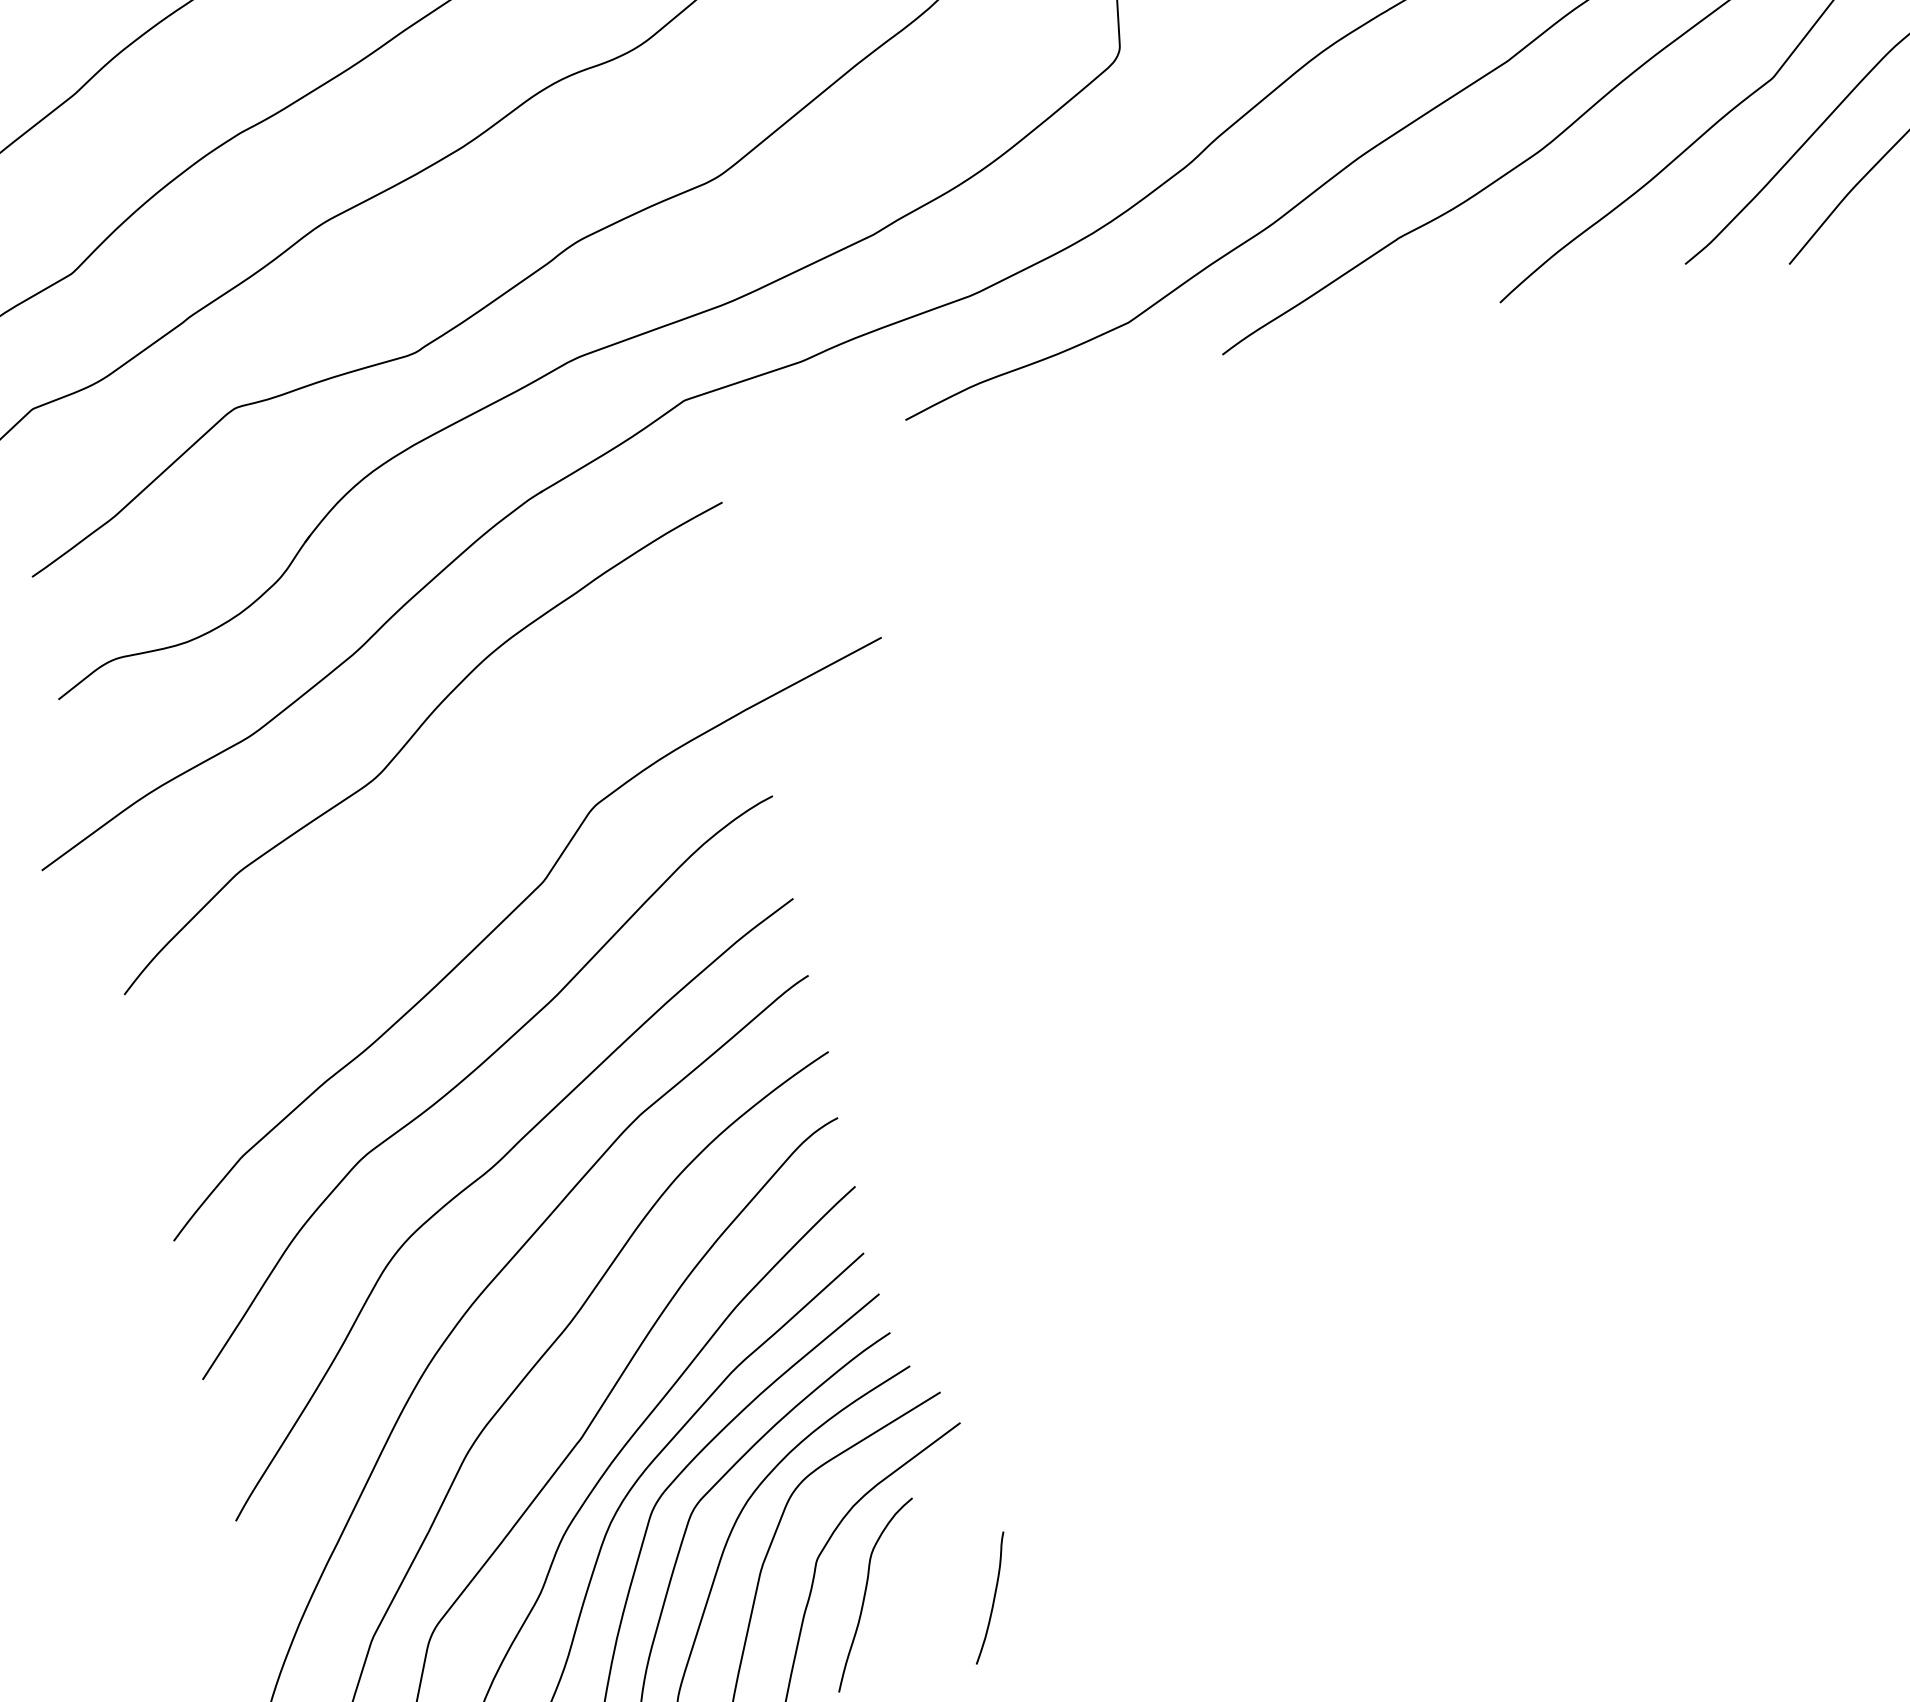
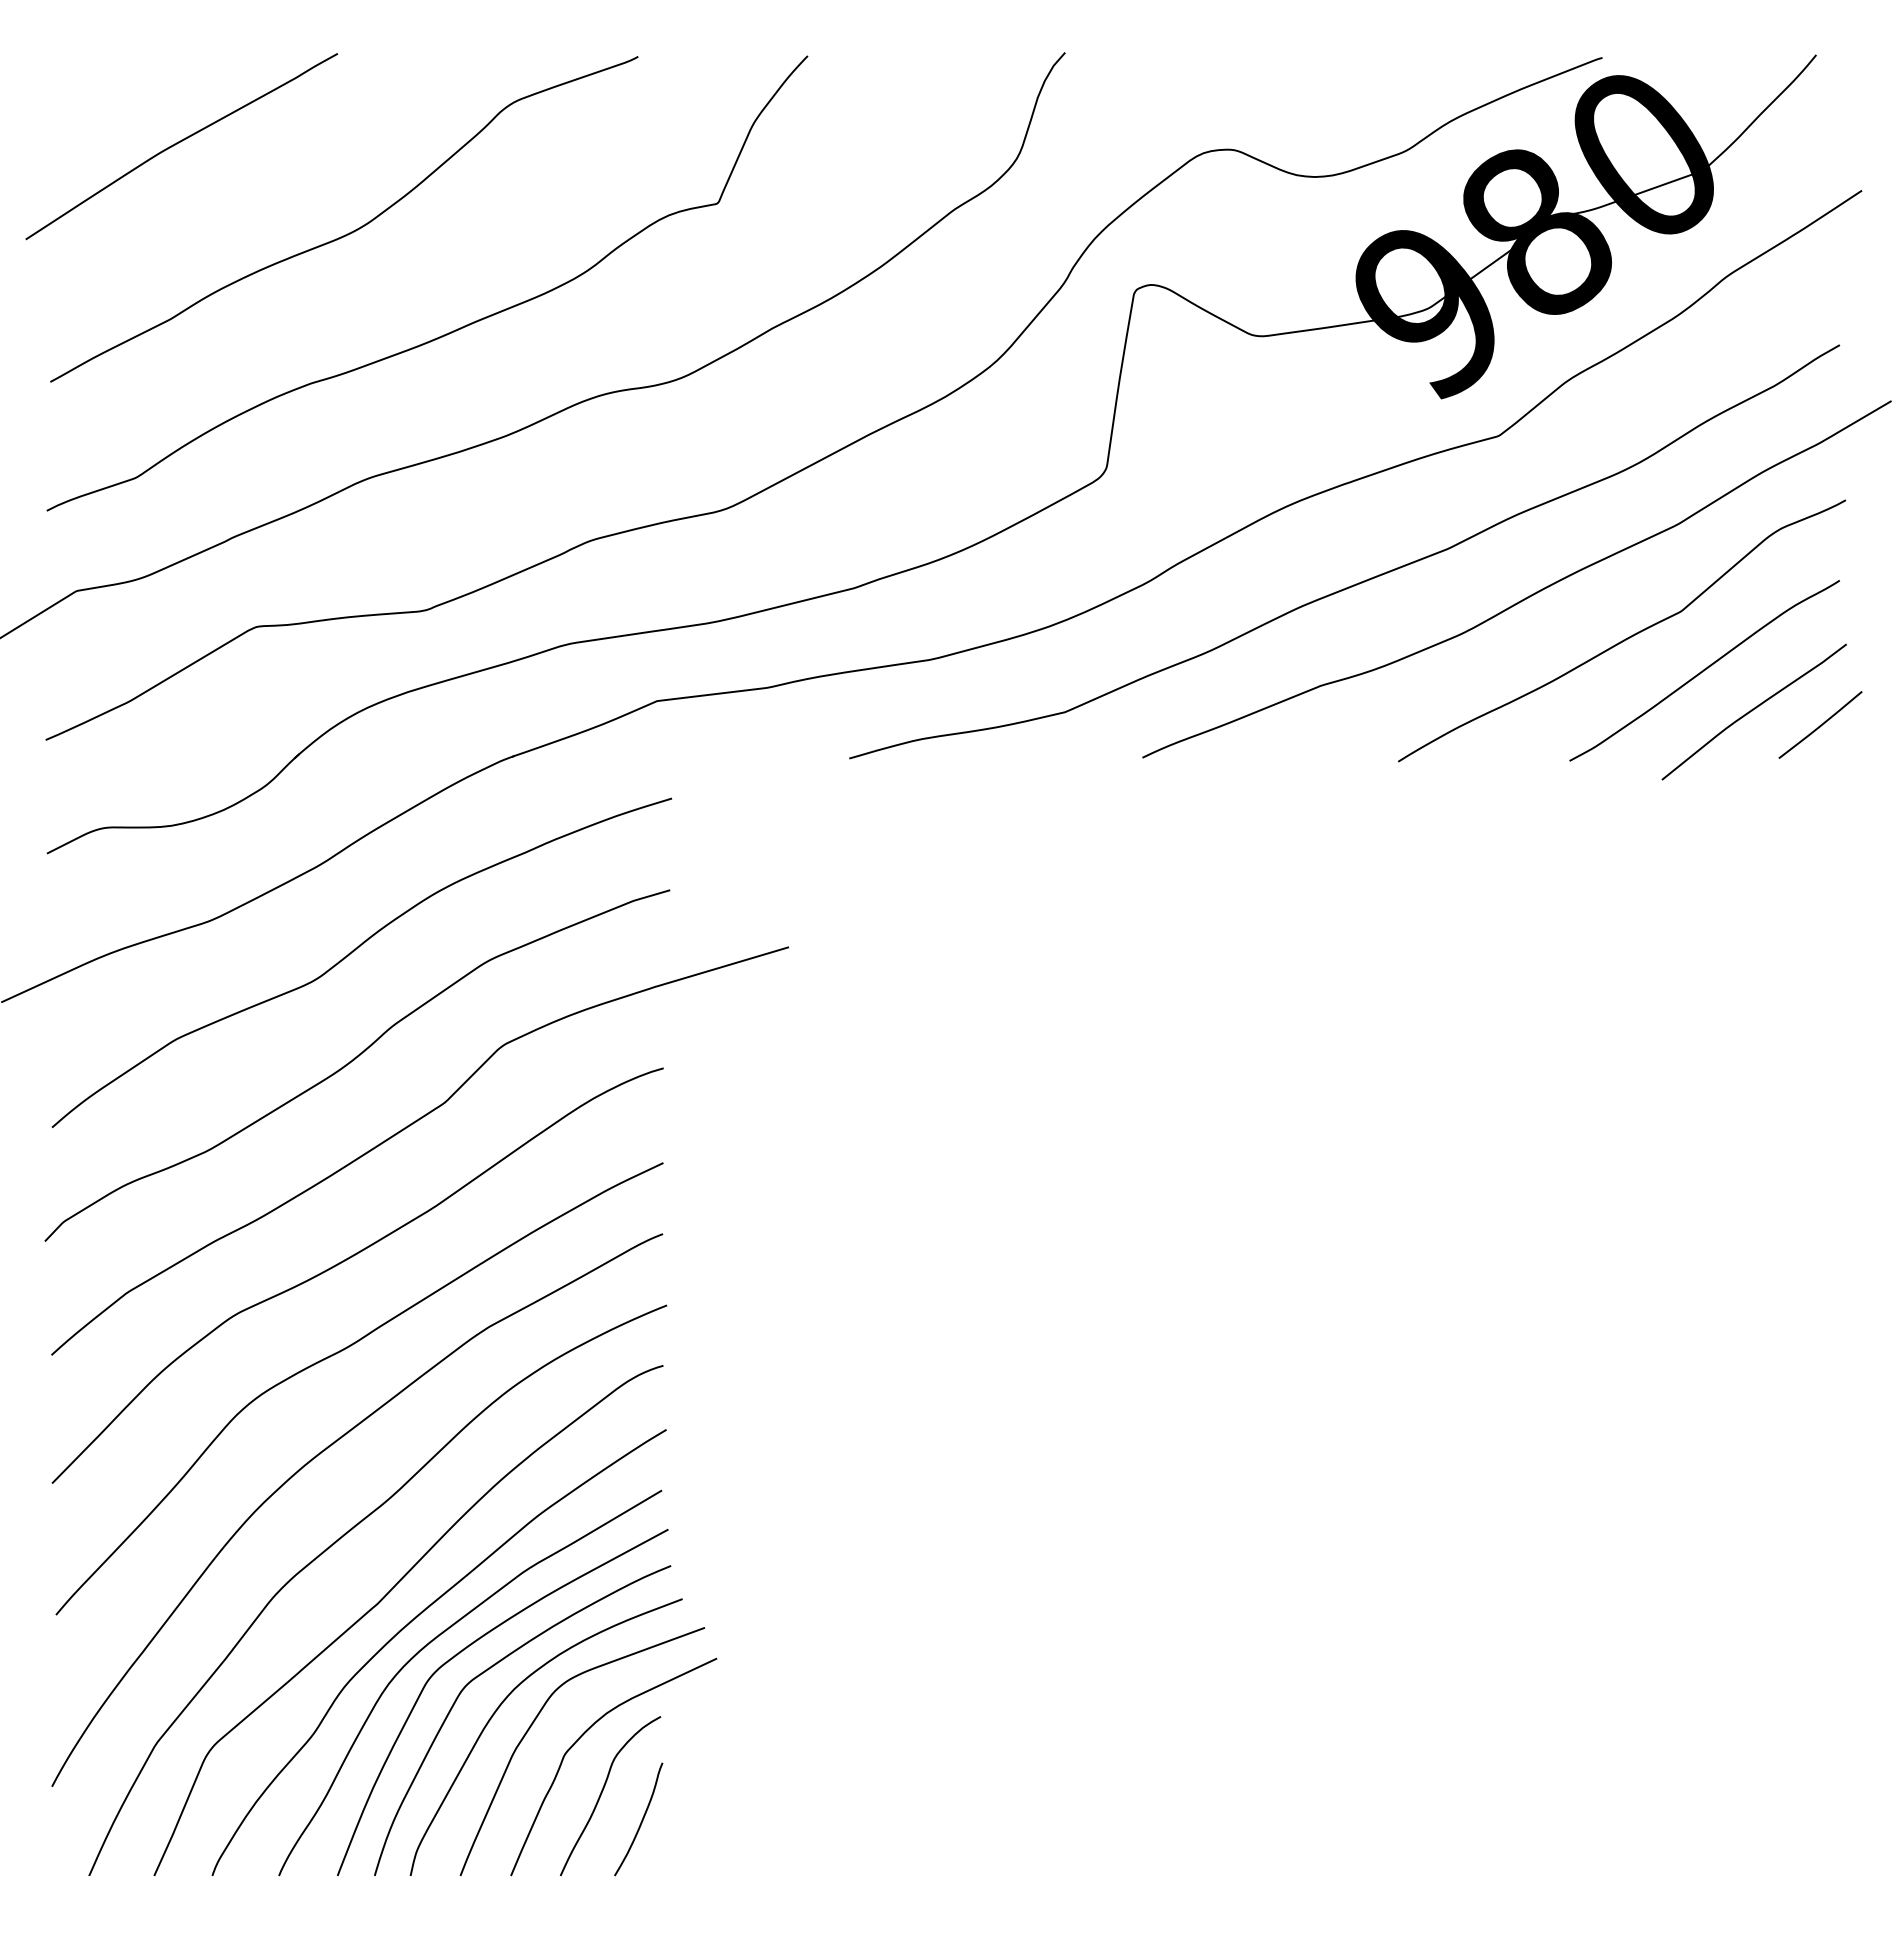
curve: (435, 857) -> (353, 1061), added
curve: (993, 1597) -> (641, 1819), moved

